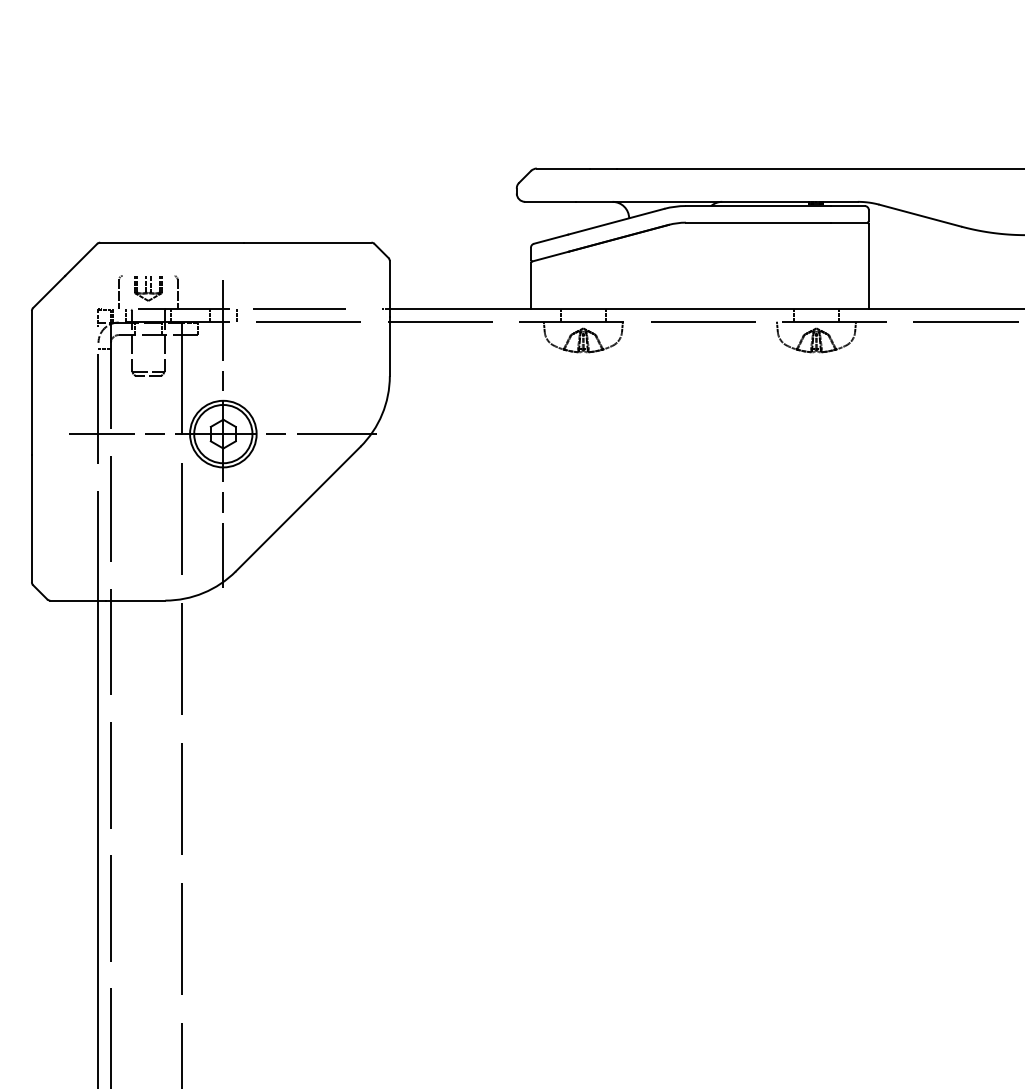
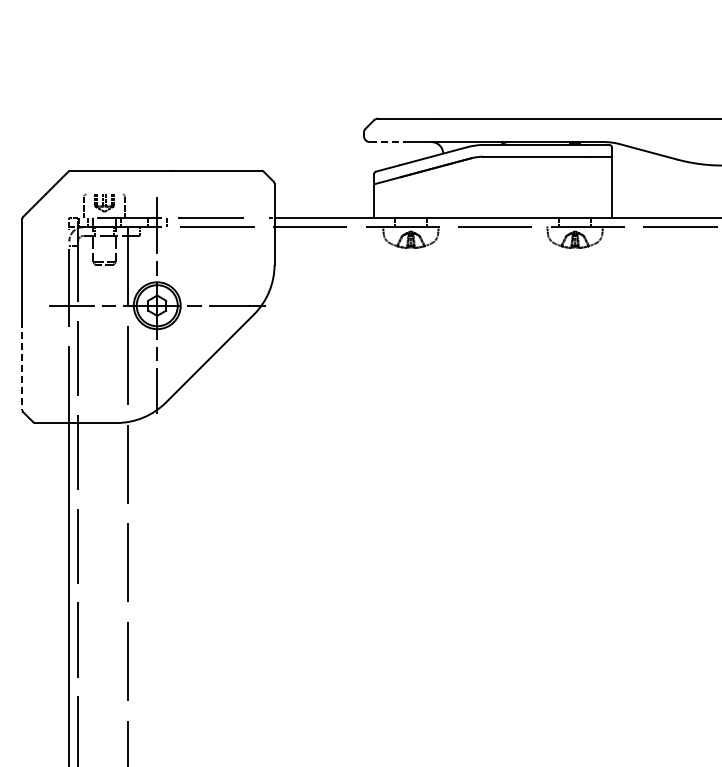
line: (550, 202) -> (387, 142), solid -> dashed
line: (32, 518) -> (22, 365), solid -> dashed

